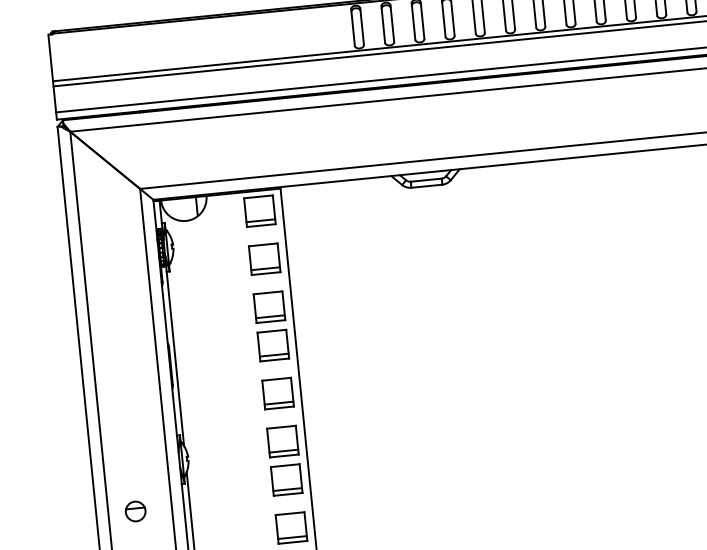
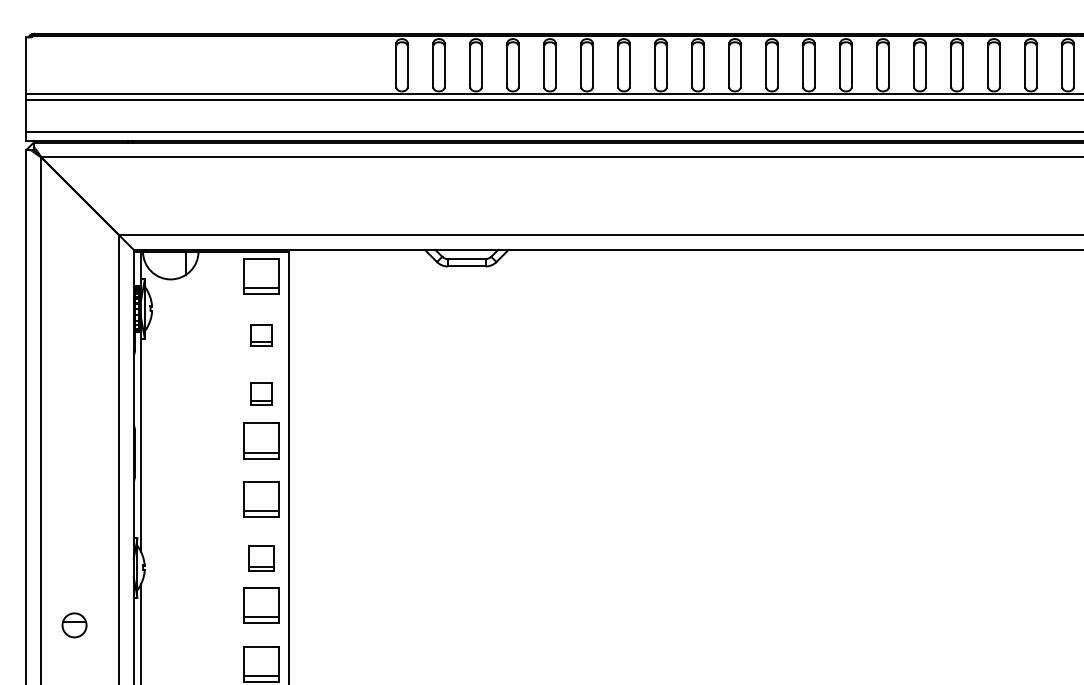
part: (264, 259) -> (261, 335), size x0.6
part: (269, 306) -> (261, 393), size x0.6
part: (282, 441) -> (261, 558), size x0.7

